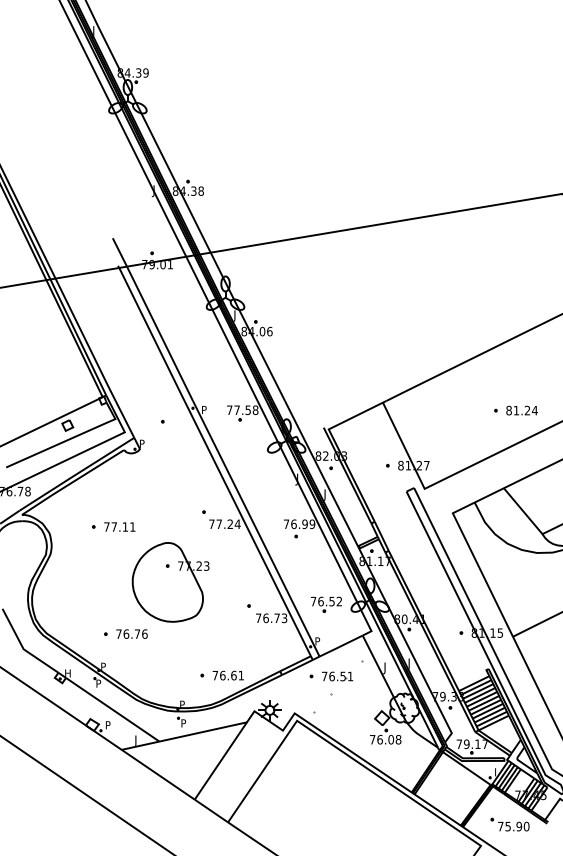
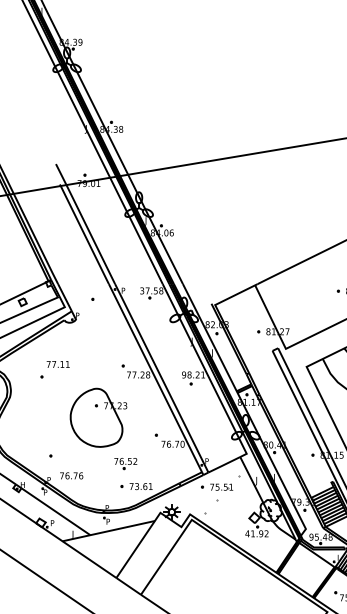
text: (229, 410) -> (142, 291), 77.58 -> 37.58
text: (237, 524) -> (147, 375), 77.24 -> 77.28
text: (299, 524) -> (193, 375), 76.99 -> 98.21
text: (119, 526) -> (57, 364), moved
part: (326, 604) -> (125, 463), moved
text: (284, 618) -> (182, 444), 76.73 -> 76.70
text: (131, 633) -> (71, 475), moved
text: (222, 675) -> (136, 486), 76.61 -> 73.61
text: (331, 676) -> (217, 487), 76.51 -> 75.51
text: (385, 739) -> (257, 533), 76.08 -> 41.92
text: (472, 744) -> (321, 537), 79.17 -> 95.48

